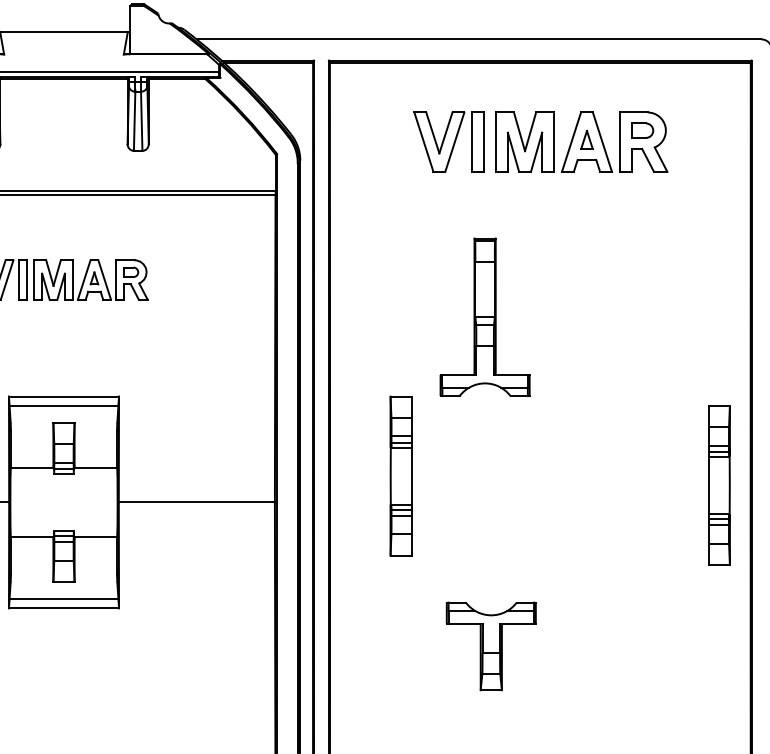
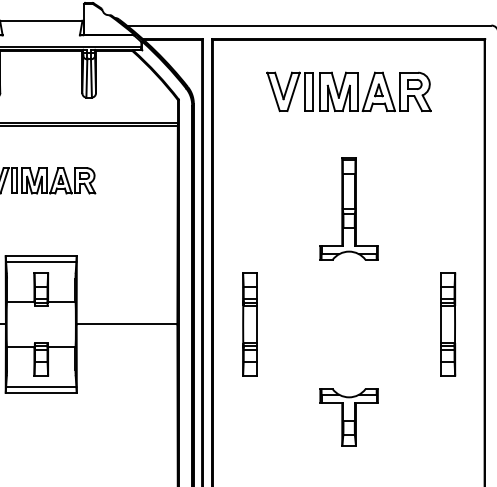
part: (484, 316) -> (348, 208), moved
part: (400, 476) -> (249, 324), moved
part: (719, 485) -> (448, 324), moved
part: (490, 646) -> (348, 417), moved

